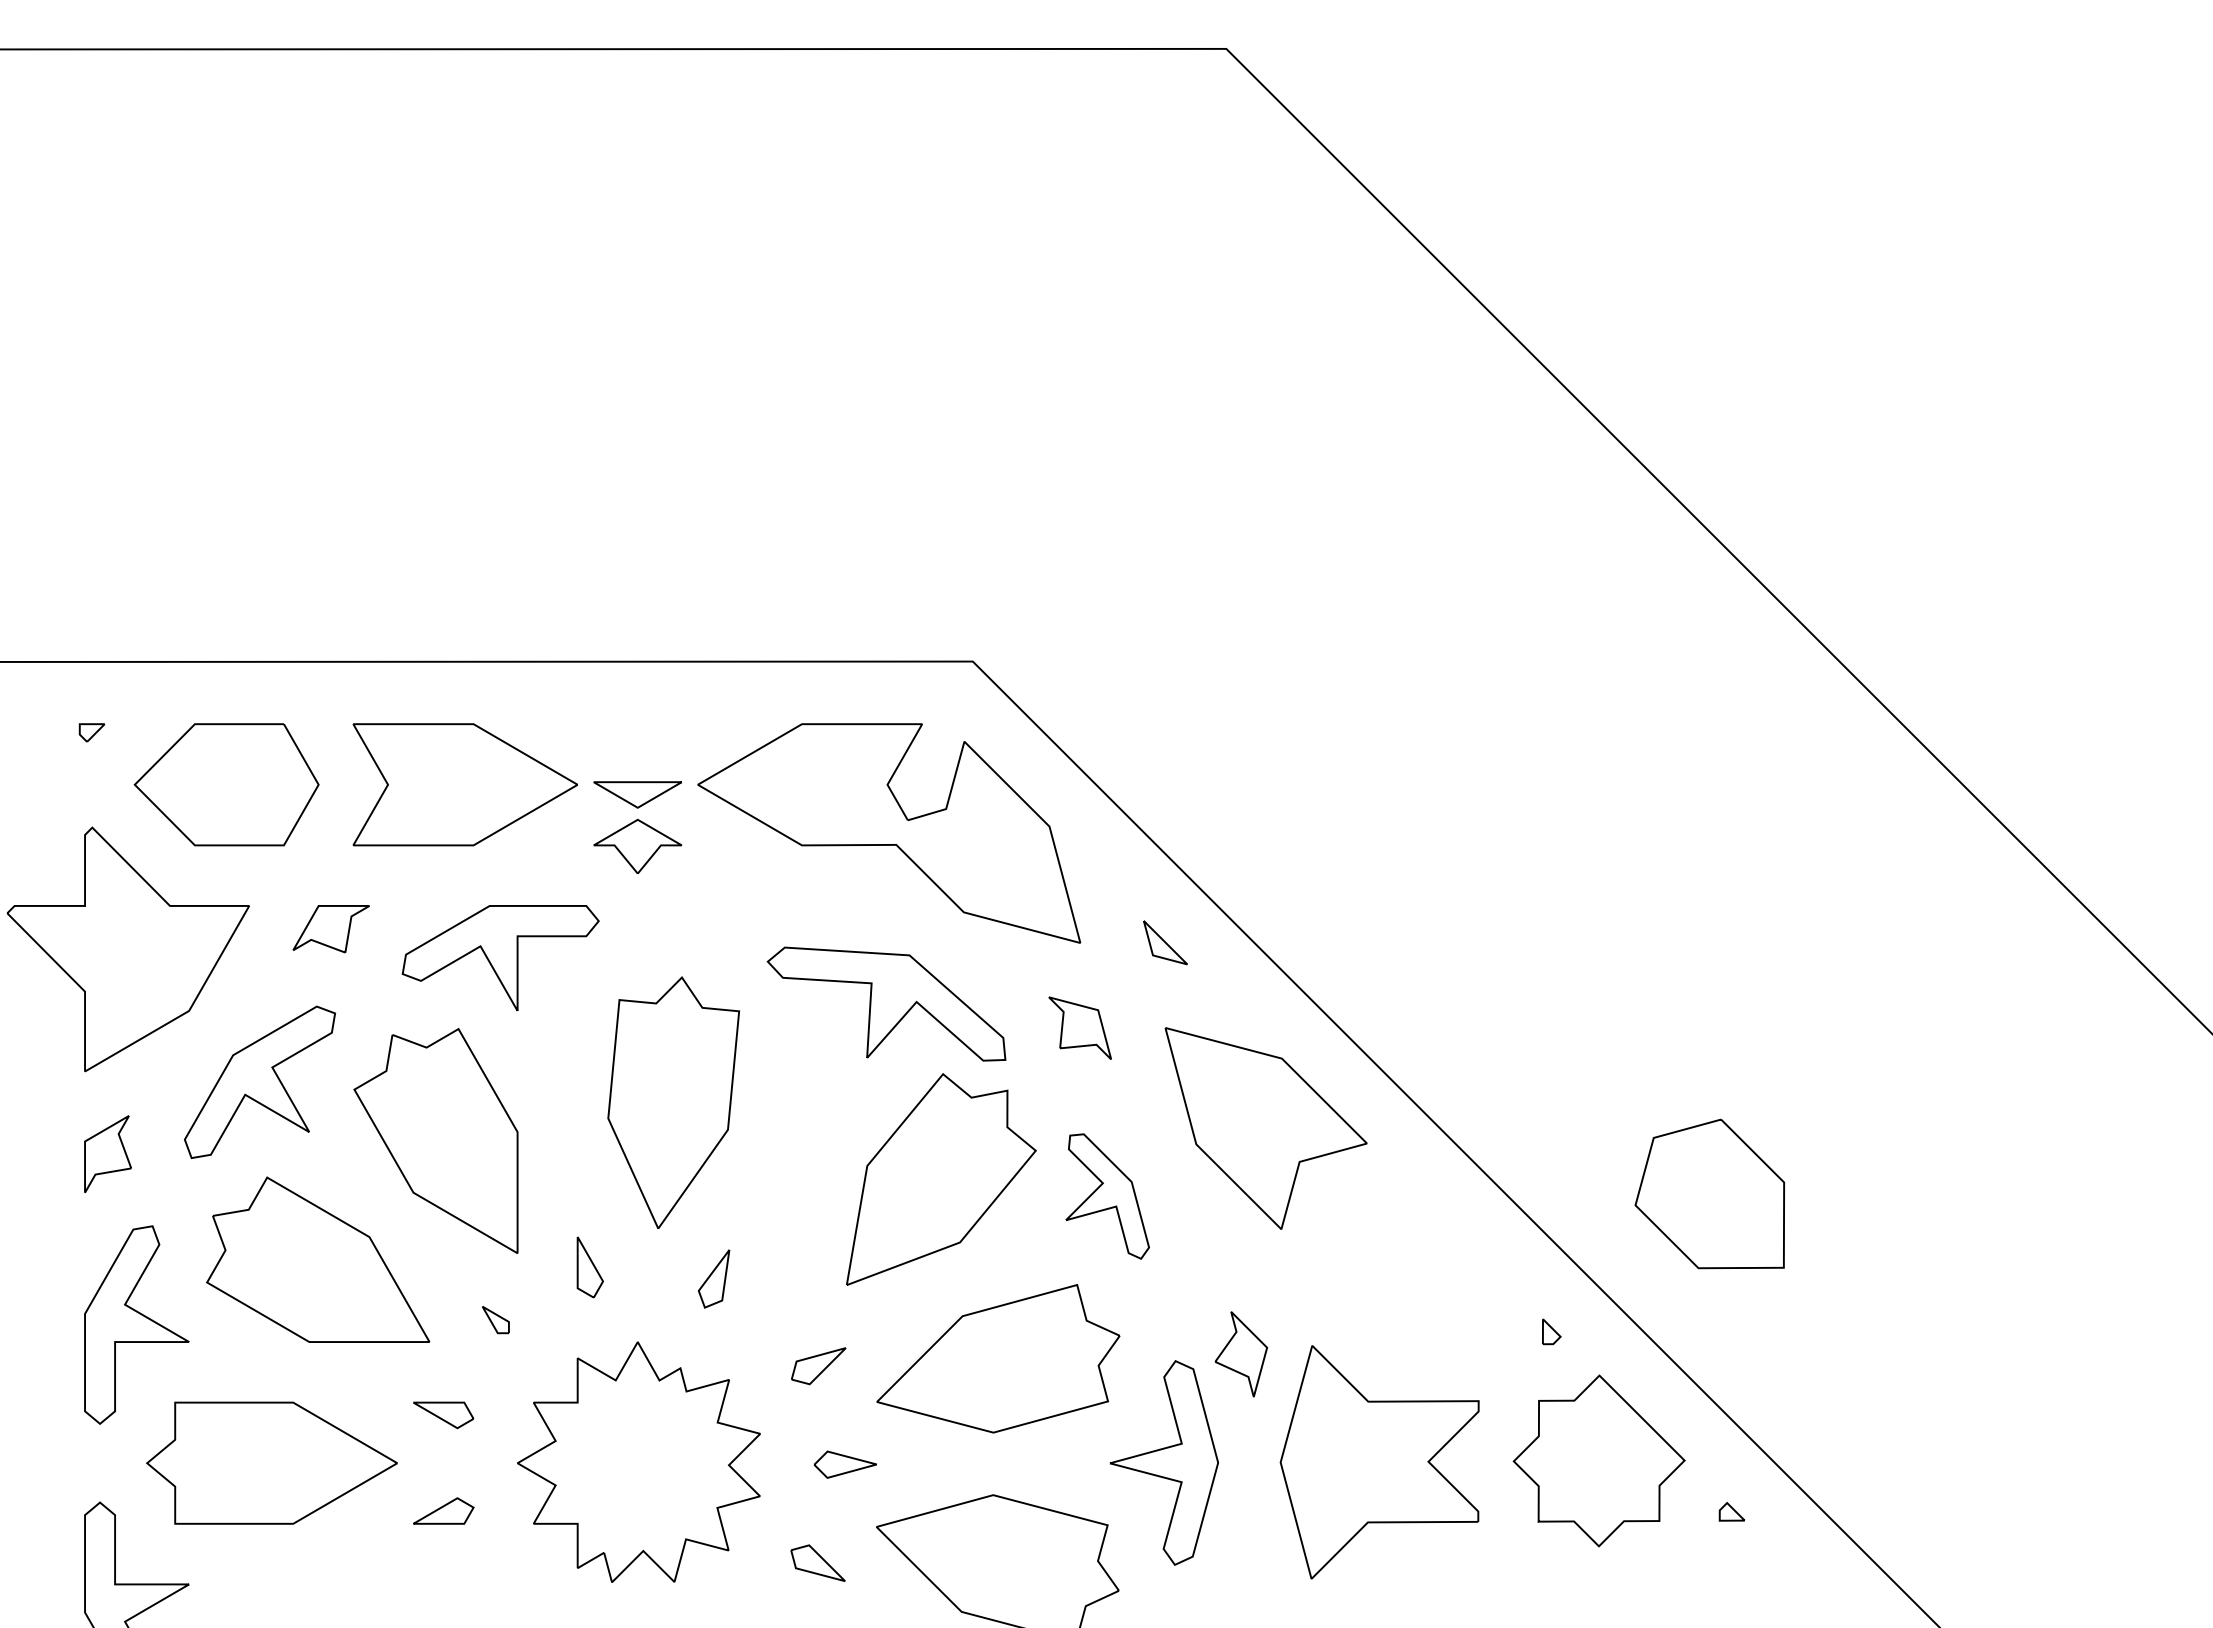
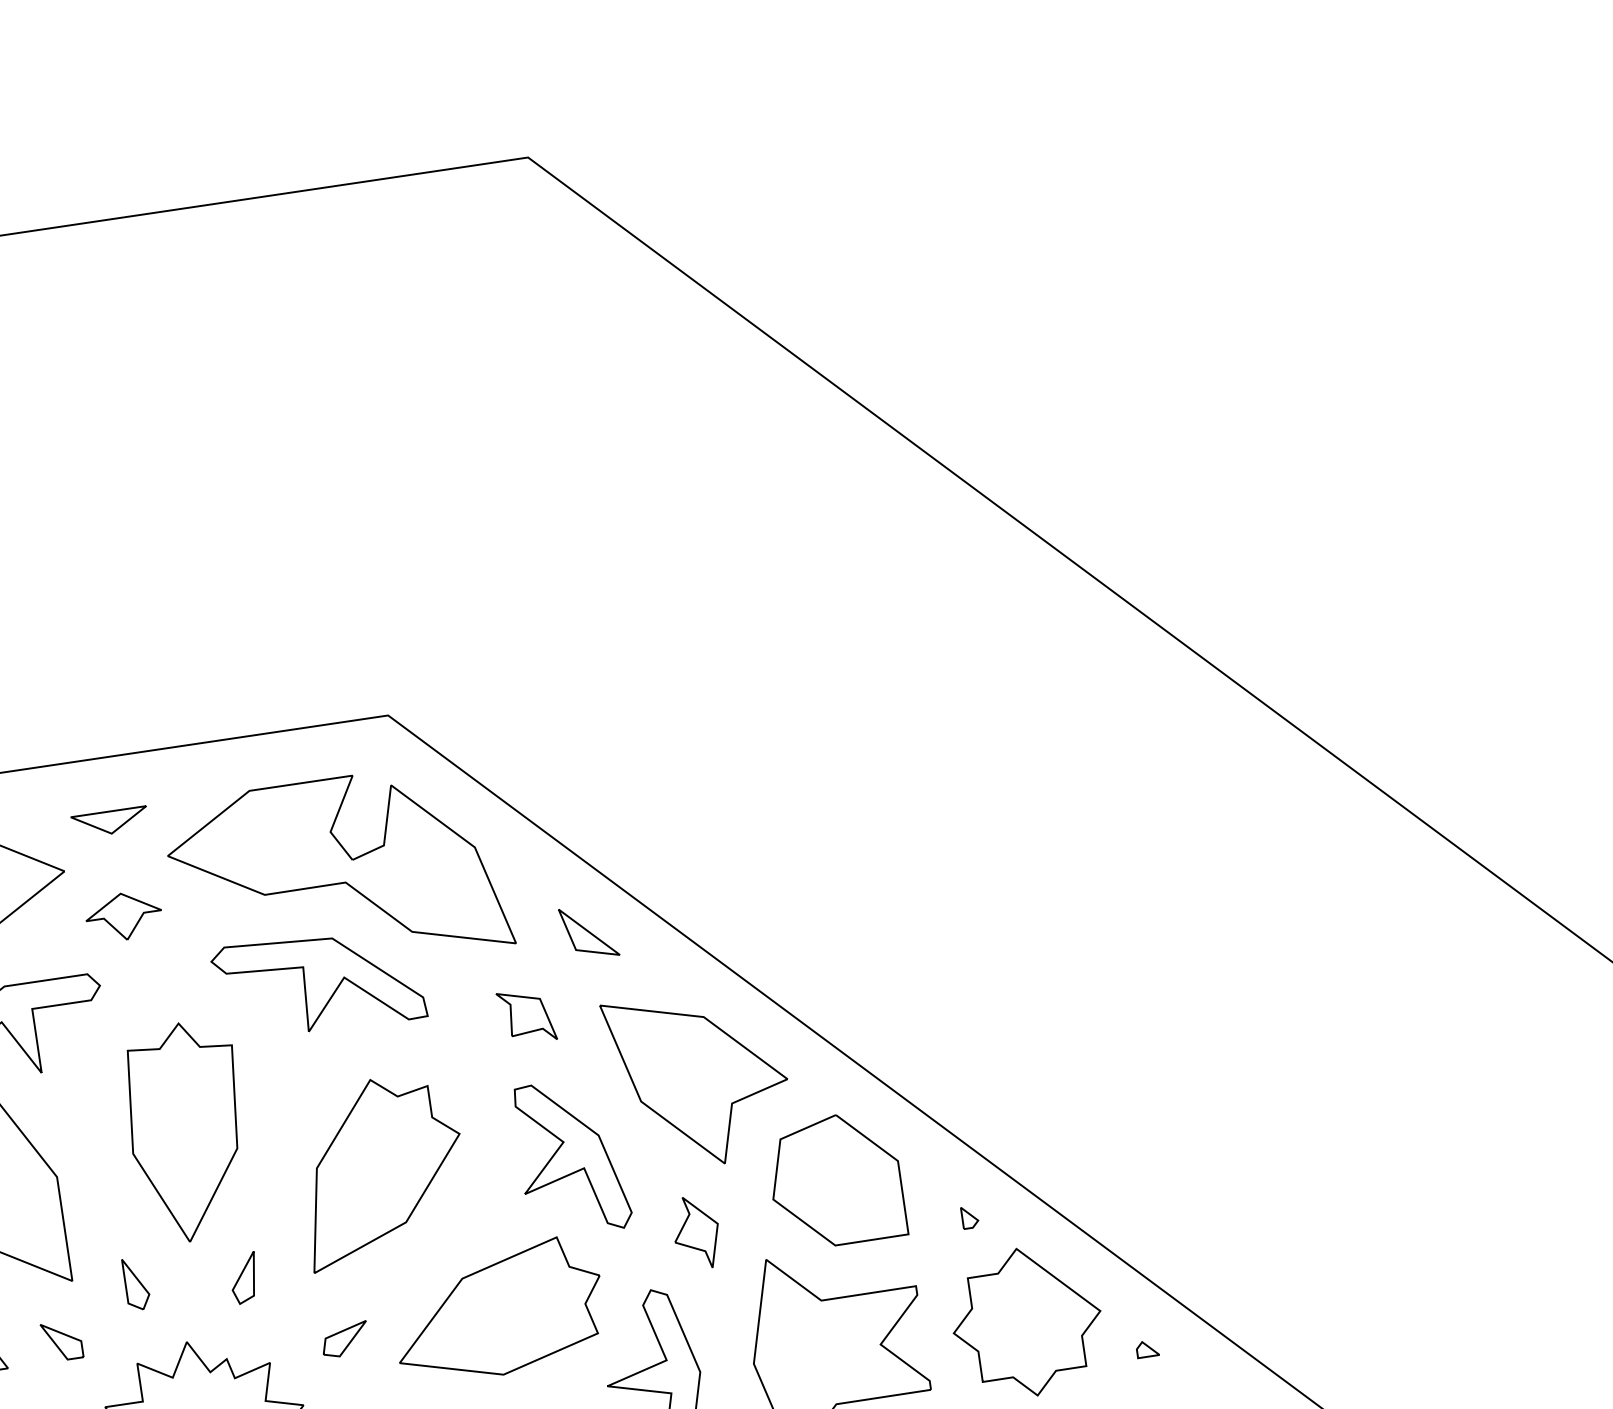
part: (637, 794) -> (109, 822), moved
part: (1165, 942) -> (589, 932), size x1.43
part: (886, 1003) -> (318, 982), moved
part: (941, 1179) -> (382, 1170), moved
part: (1709, 1193) -> (835, 1179), moved
part: (1107, 1196) -> (571, 1157), size x1.43
part: (495, 1319) -> (61, 1340), size x1.67
part: (1240, 1354) -> (695, 1233), moved

